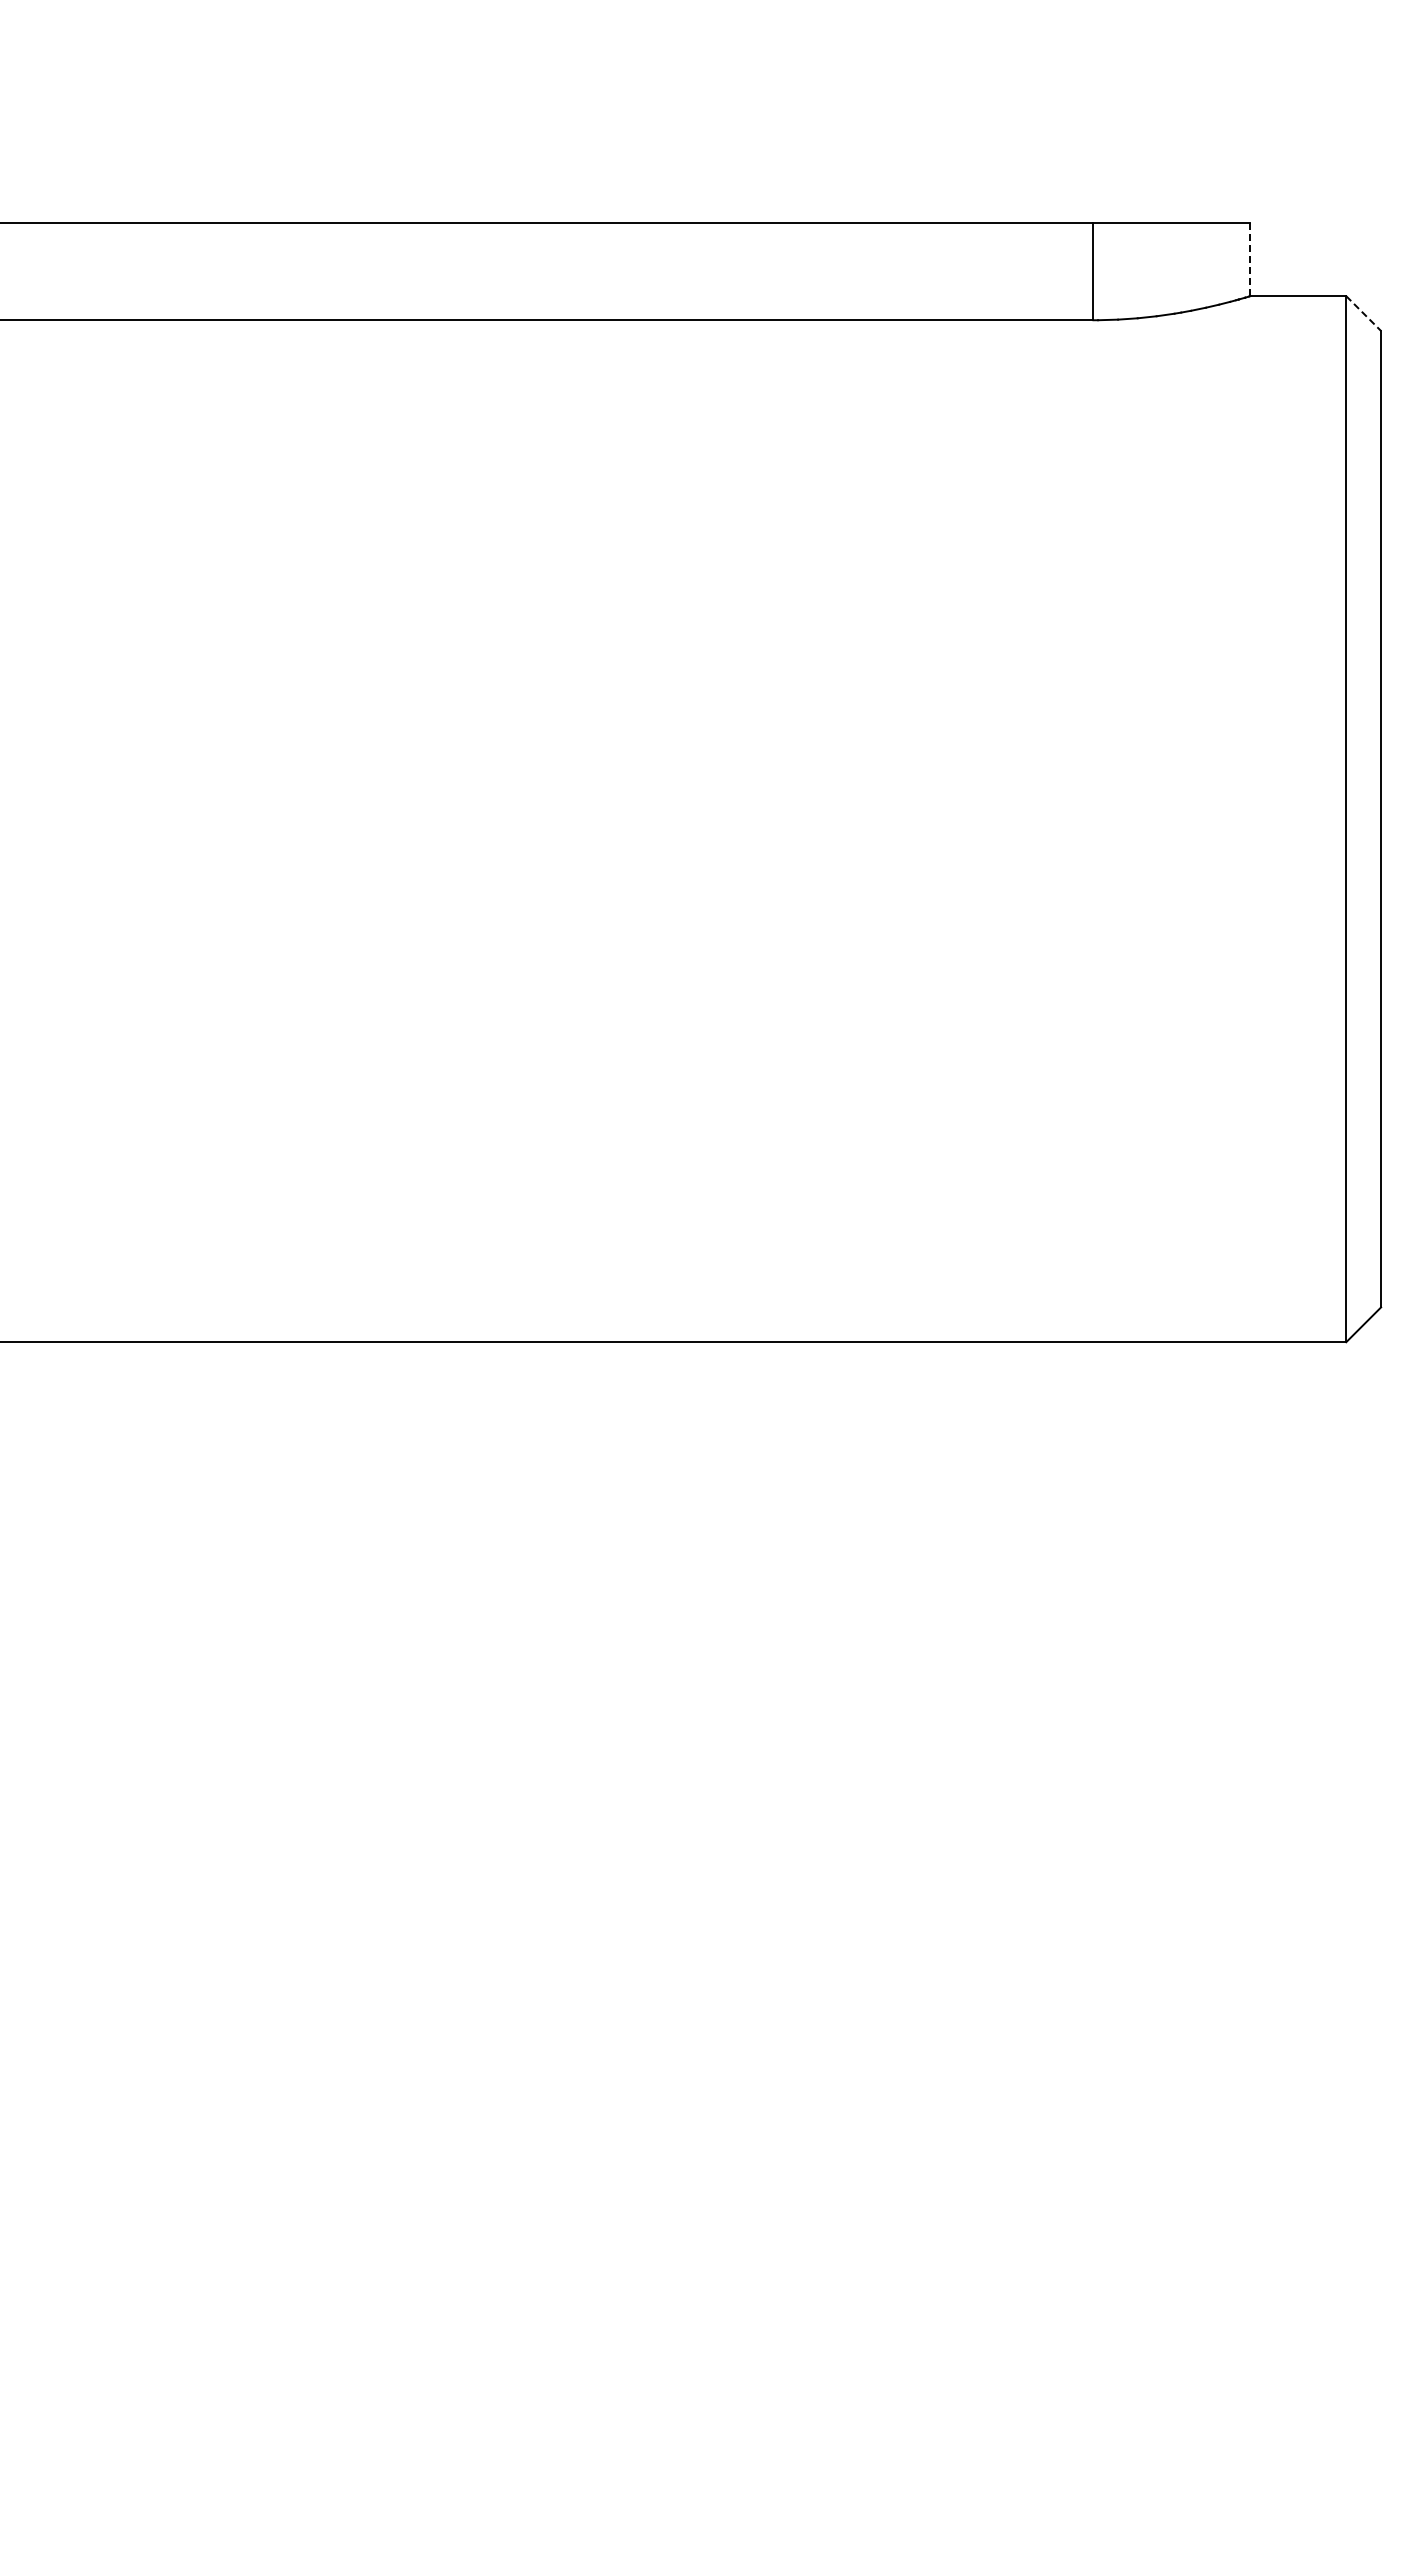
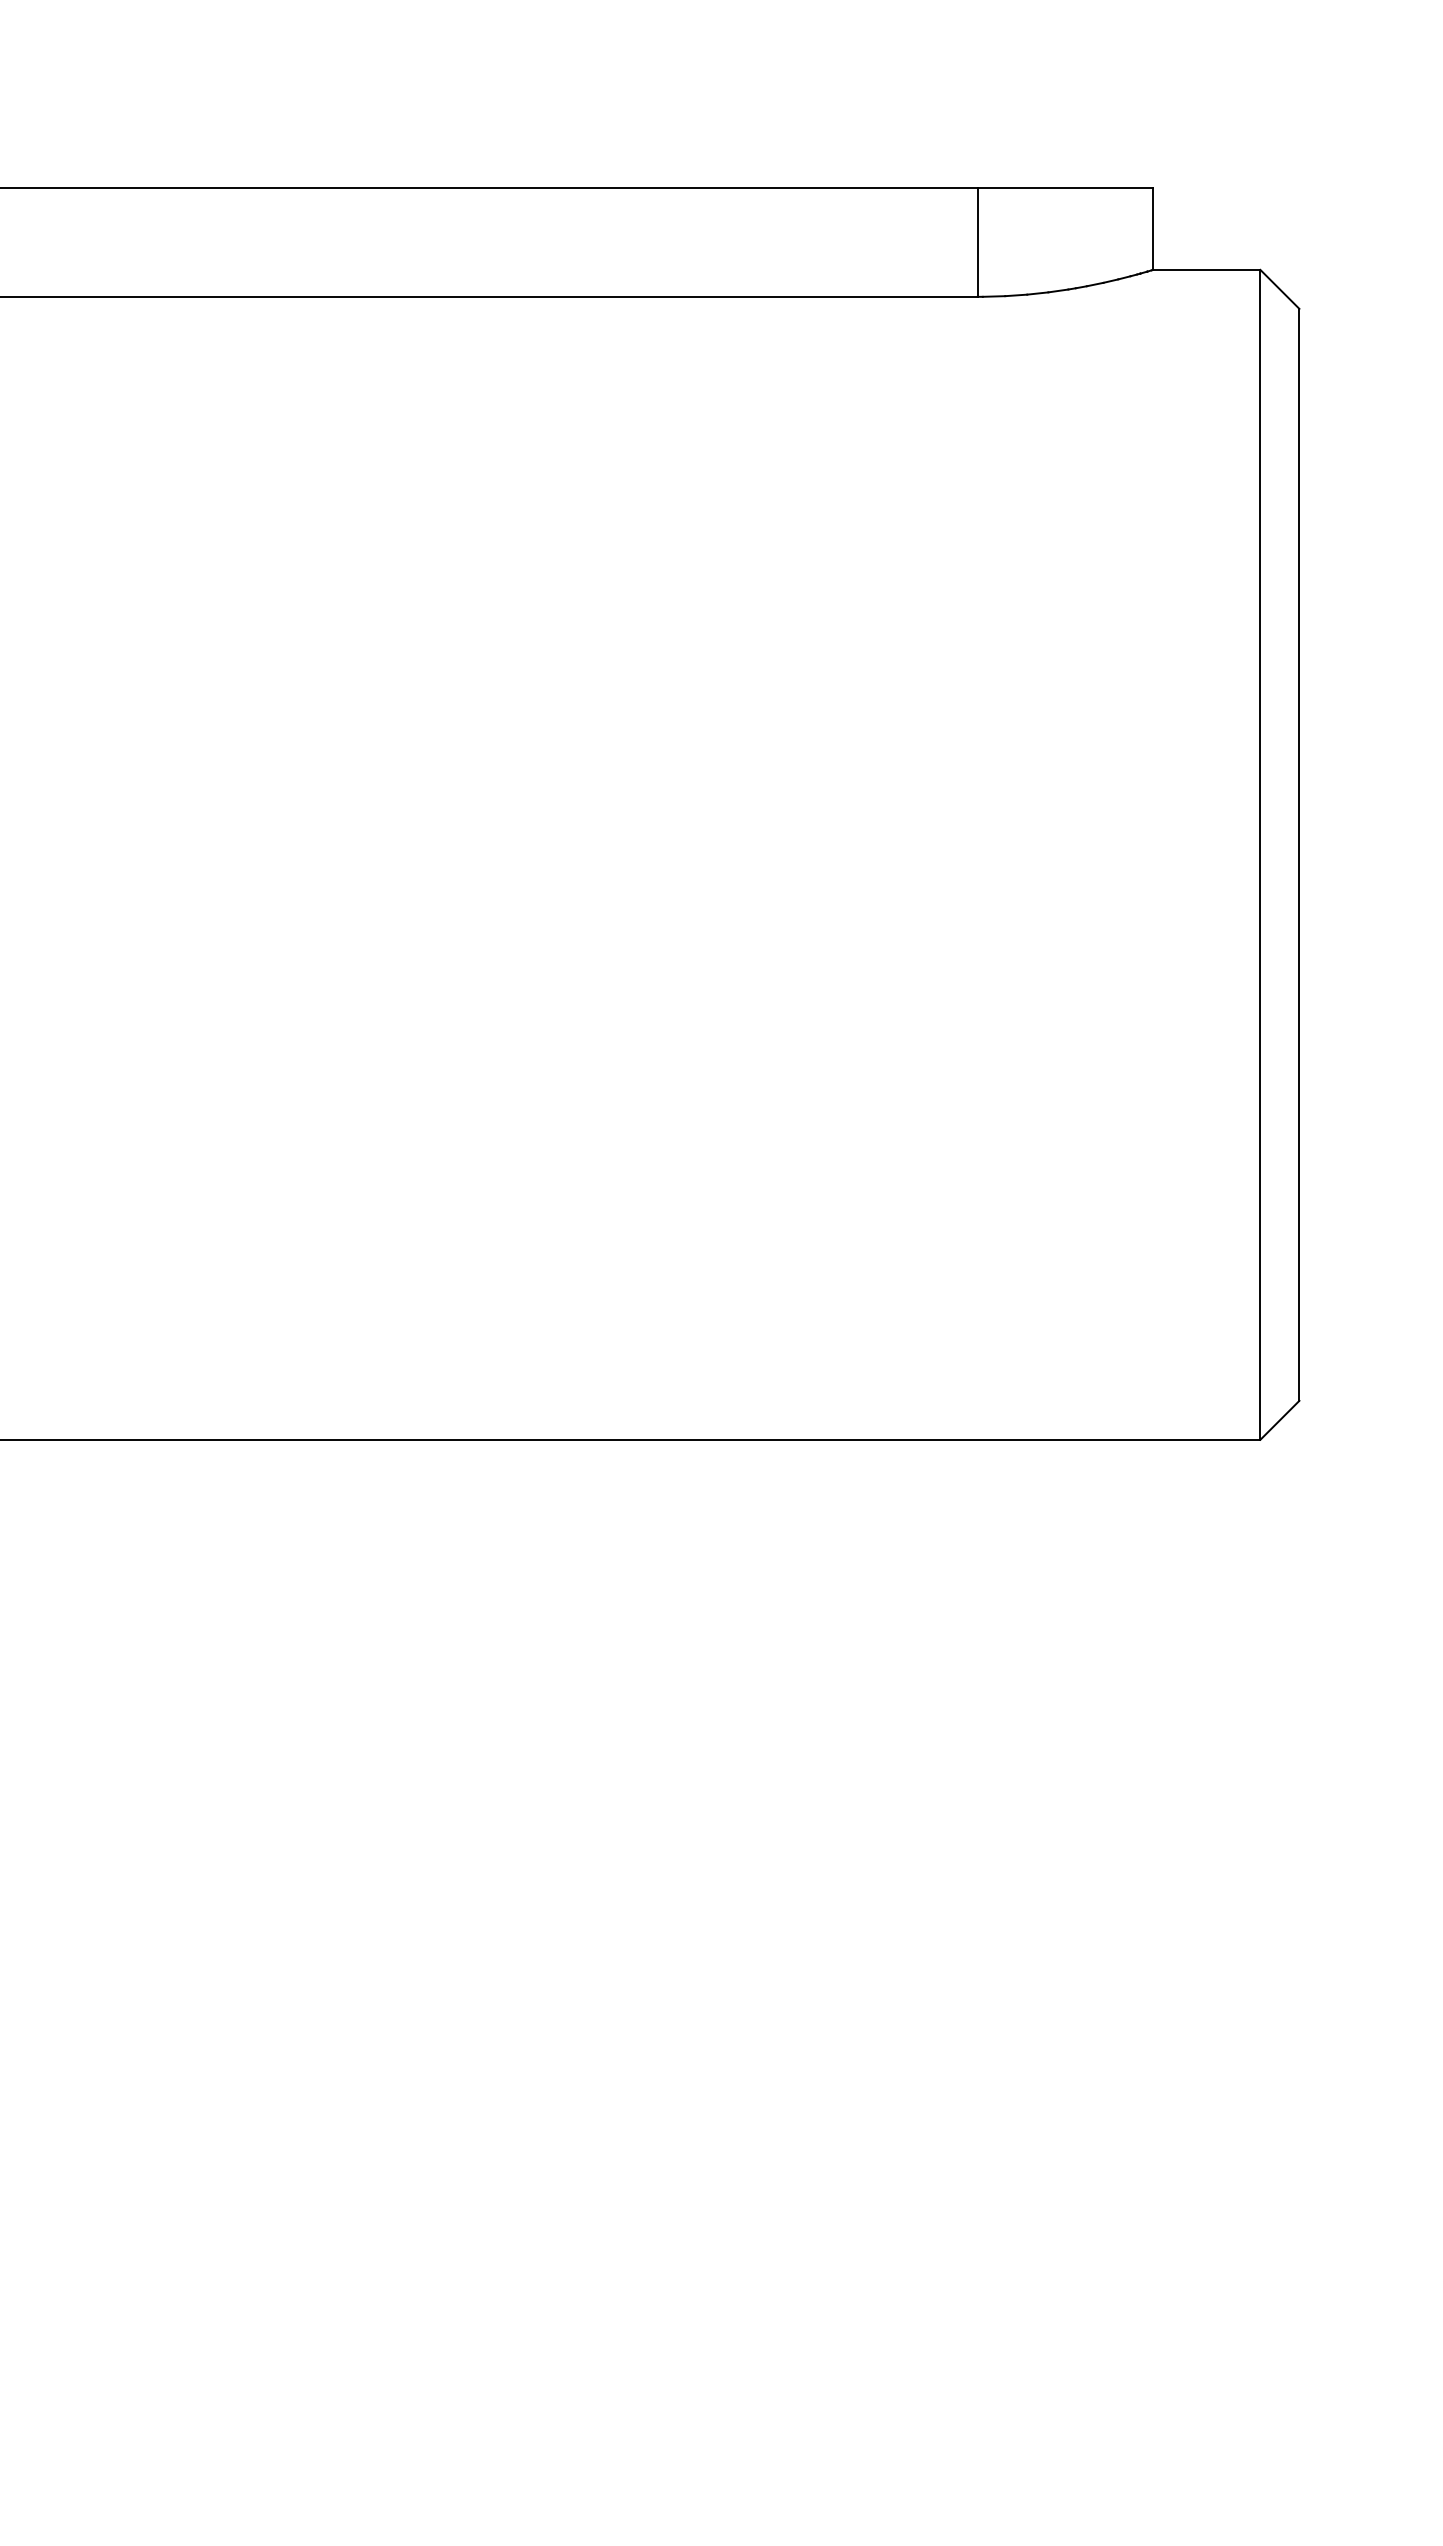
line: (1250, 259) -> (1153, 228), dashed -> solid
line: (1363, 313) -> (1279, 289), dashed -> solid

